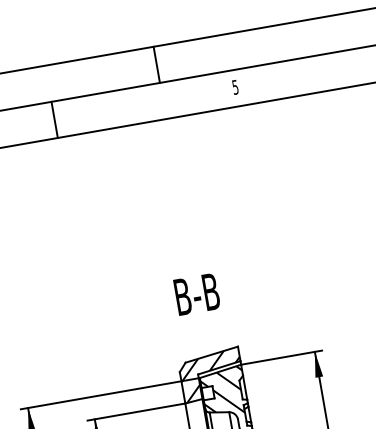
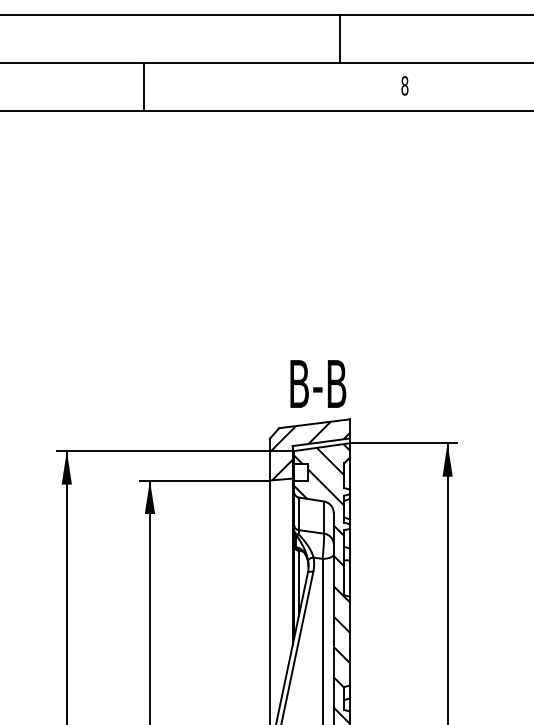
line: (156, 65) -> (339, 39), moved
text: (235, 87) -> (404, 85), 5 -> 8
line: (54, 120) -> (143, 87), moved
text: (197, 293) -> (318, 383), moved

